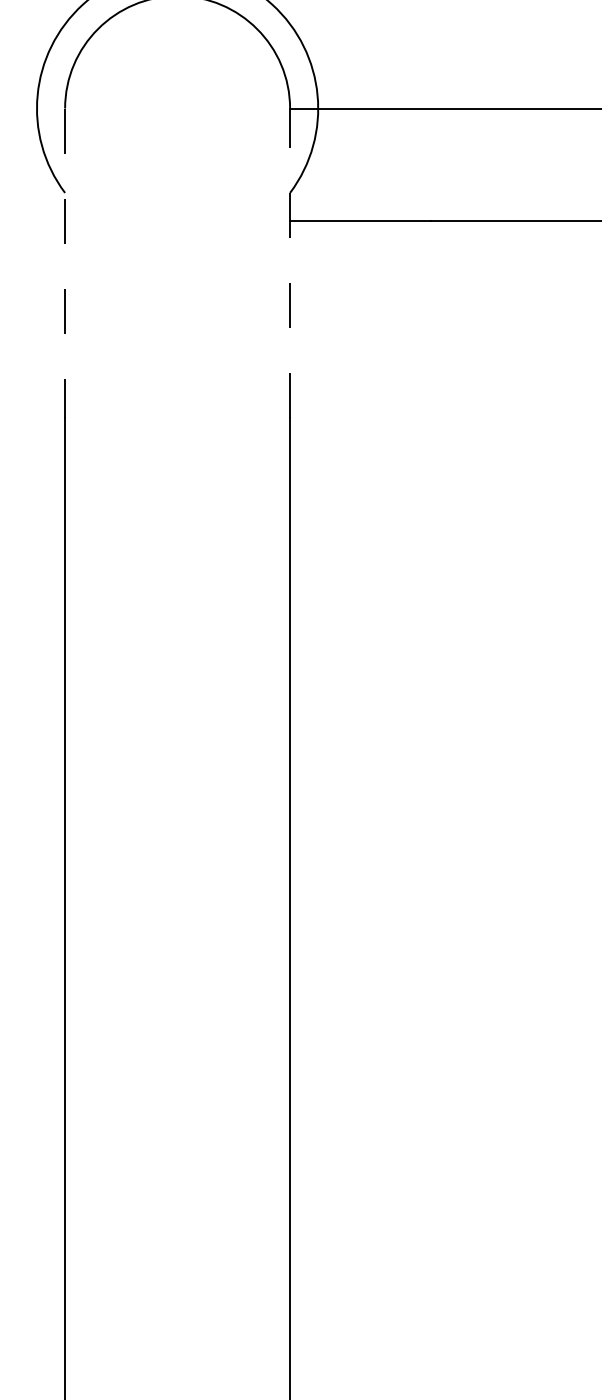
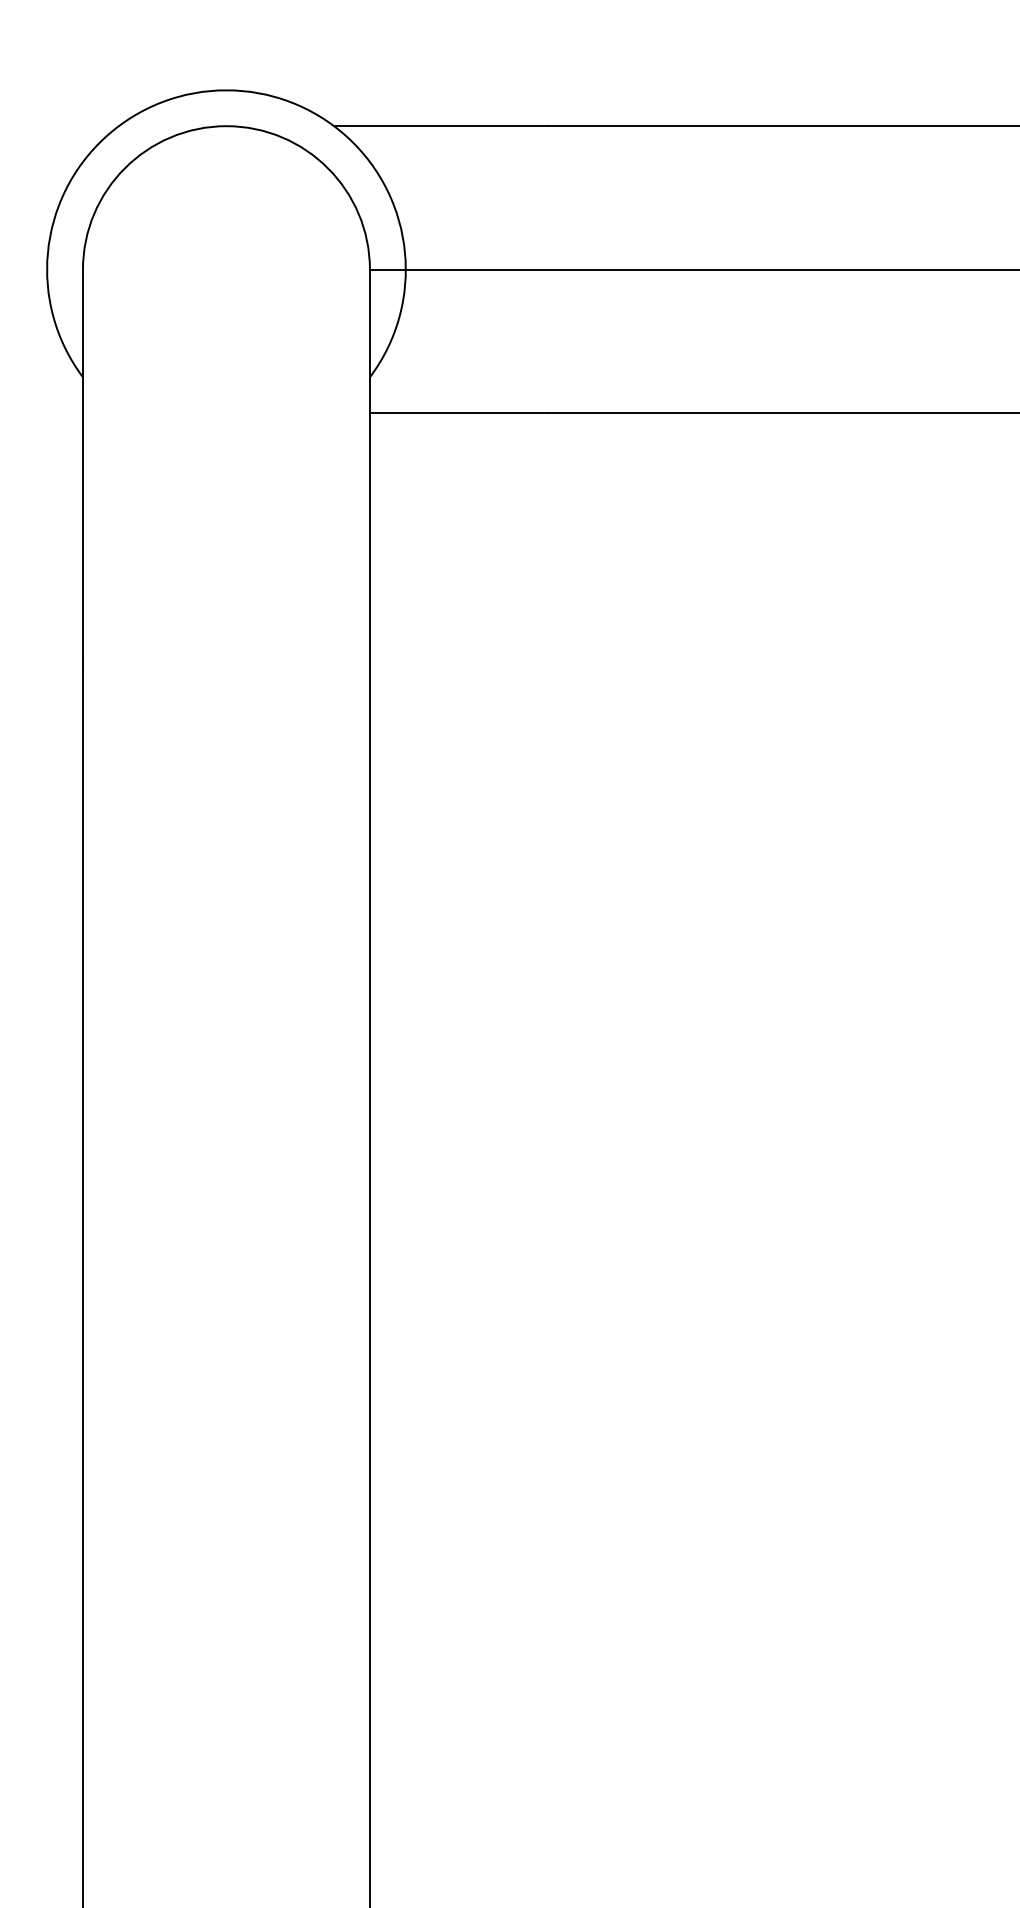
line: (289, 262) -> (369, 466), dashed -> solid
line: (64, 263) -> (82, 467), dashed -> solid

